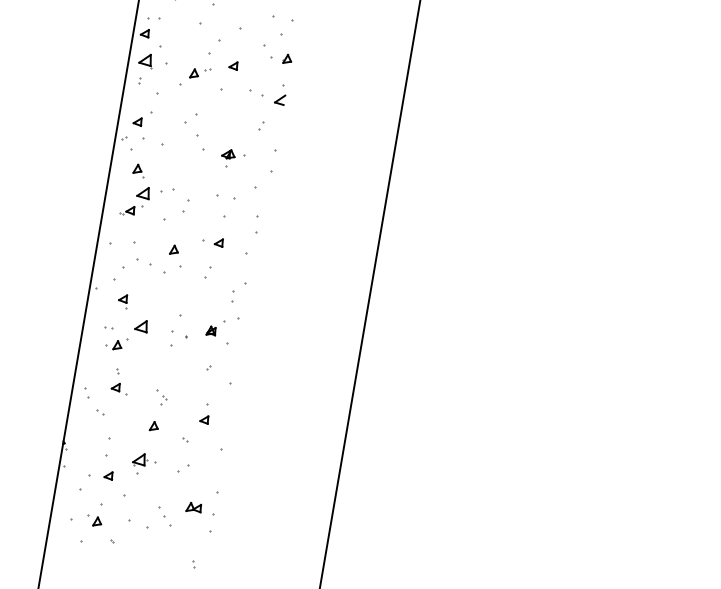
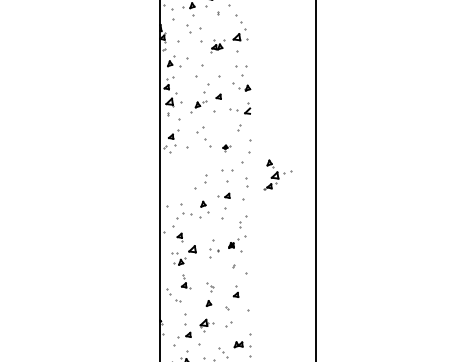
part: (231, 158) -> (226, 148), size x0.6
part: (148, 191) -> (277, 174), moved
part: (208, 272) -> (224, 213), size x1.6

